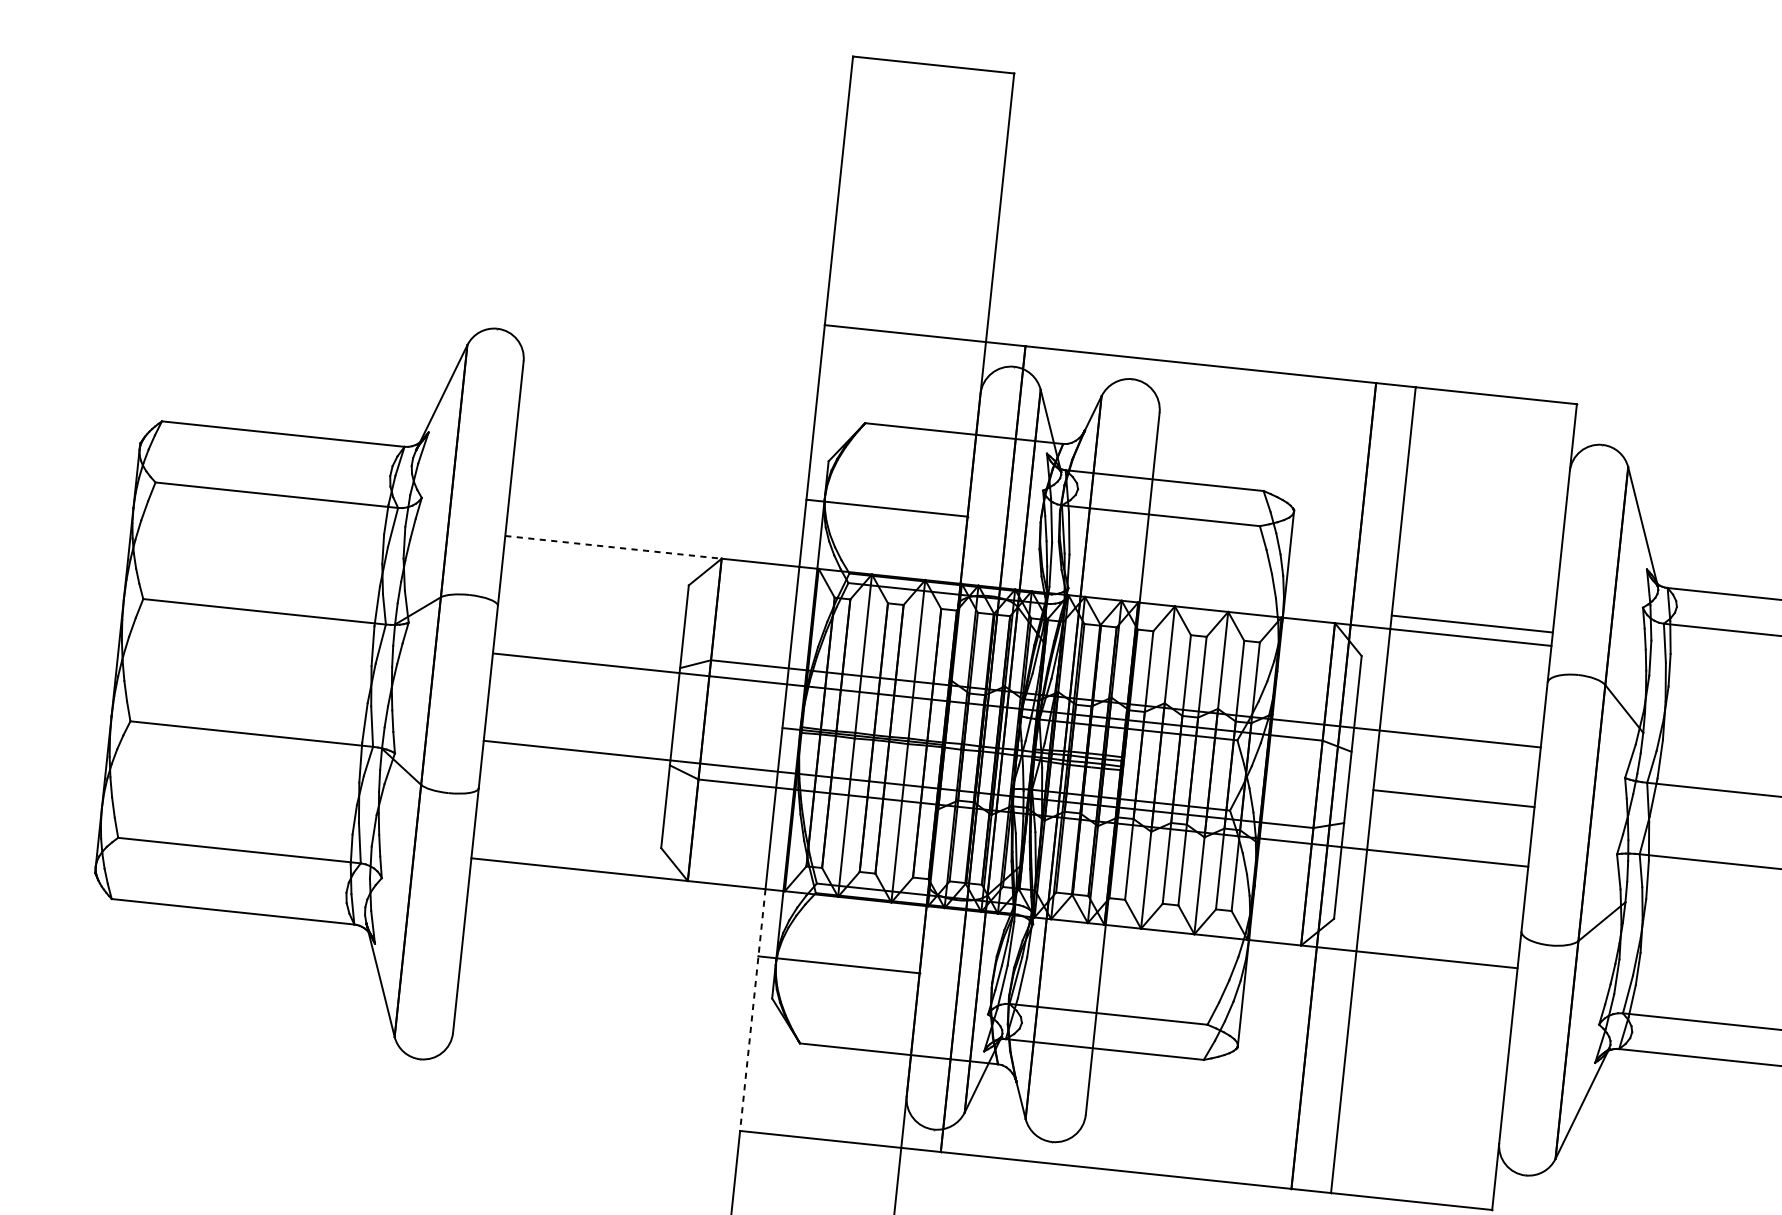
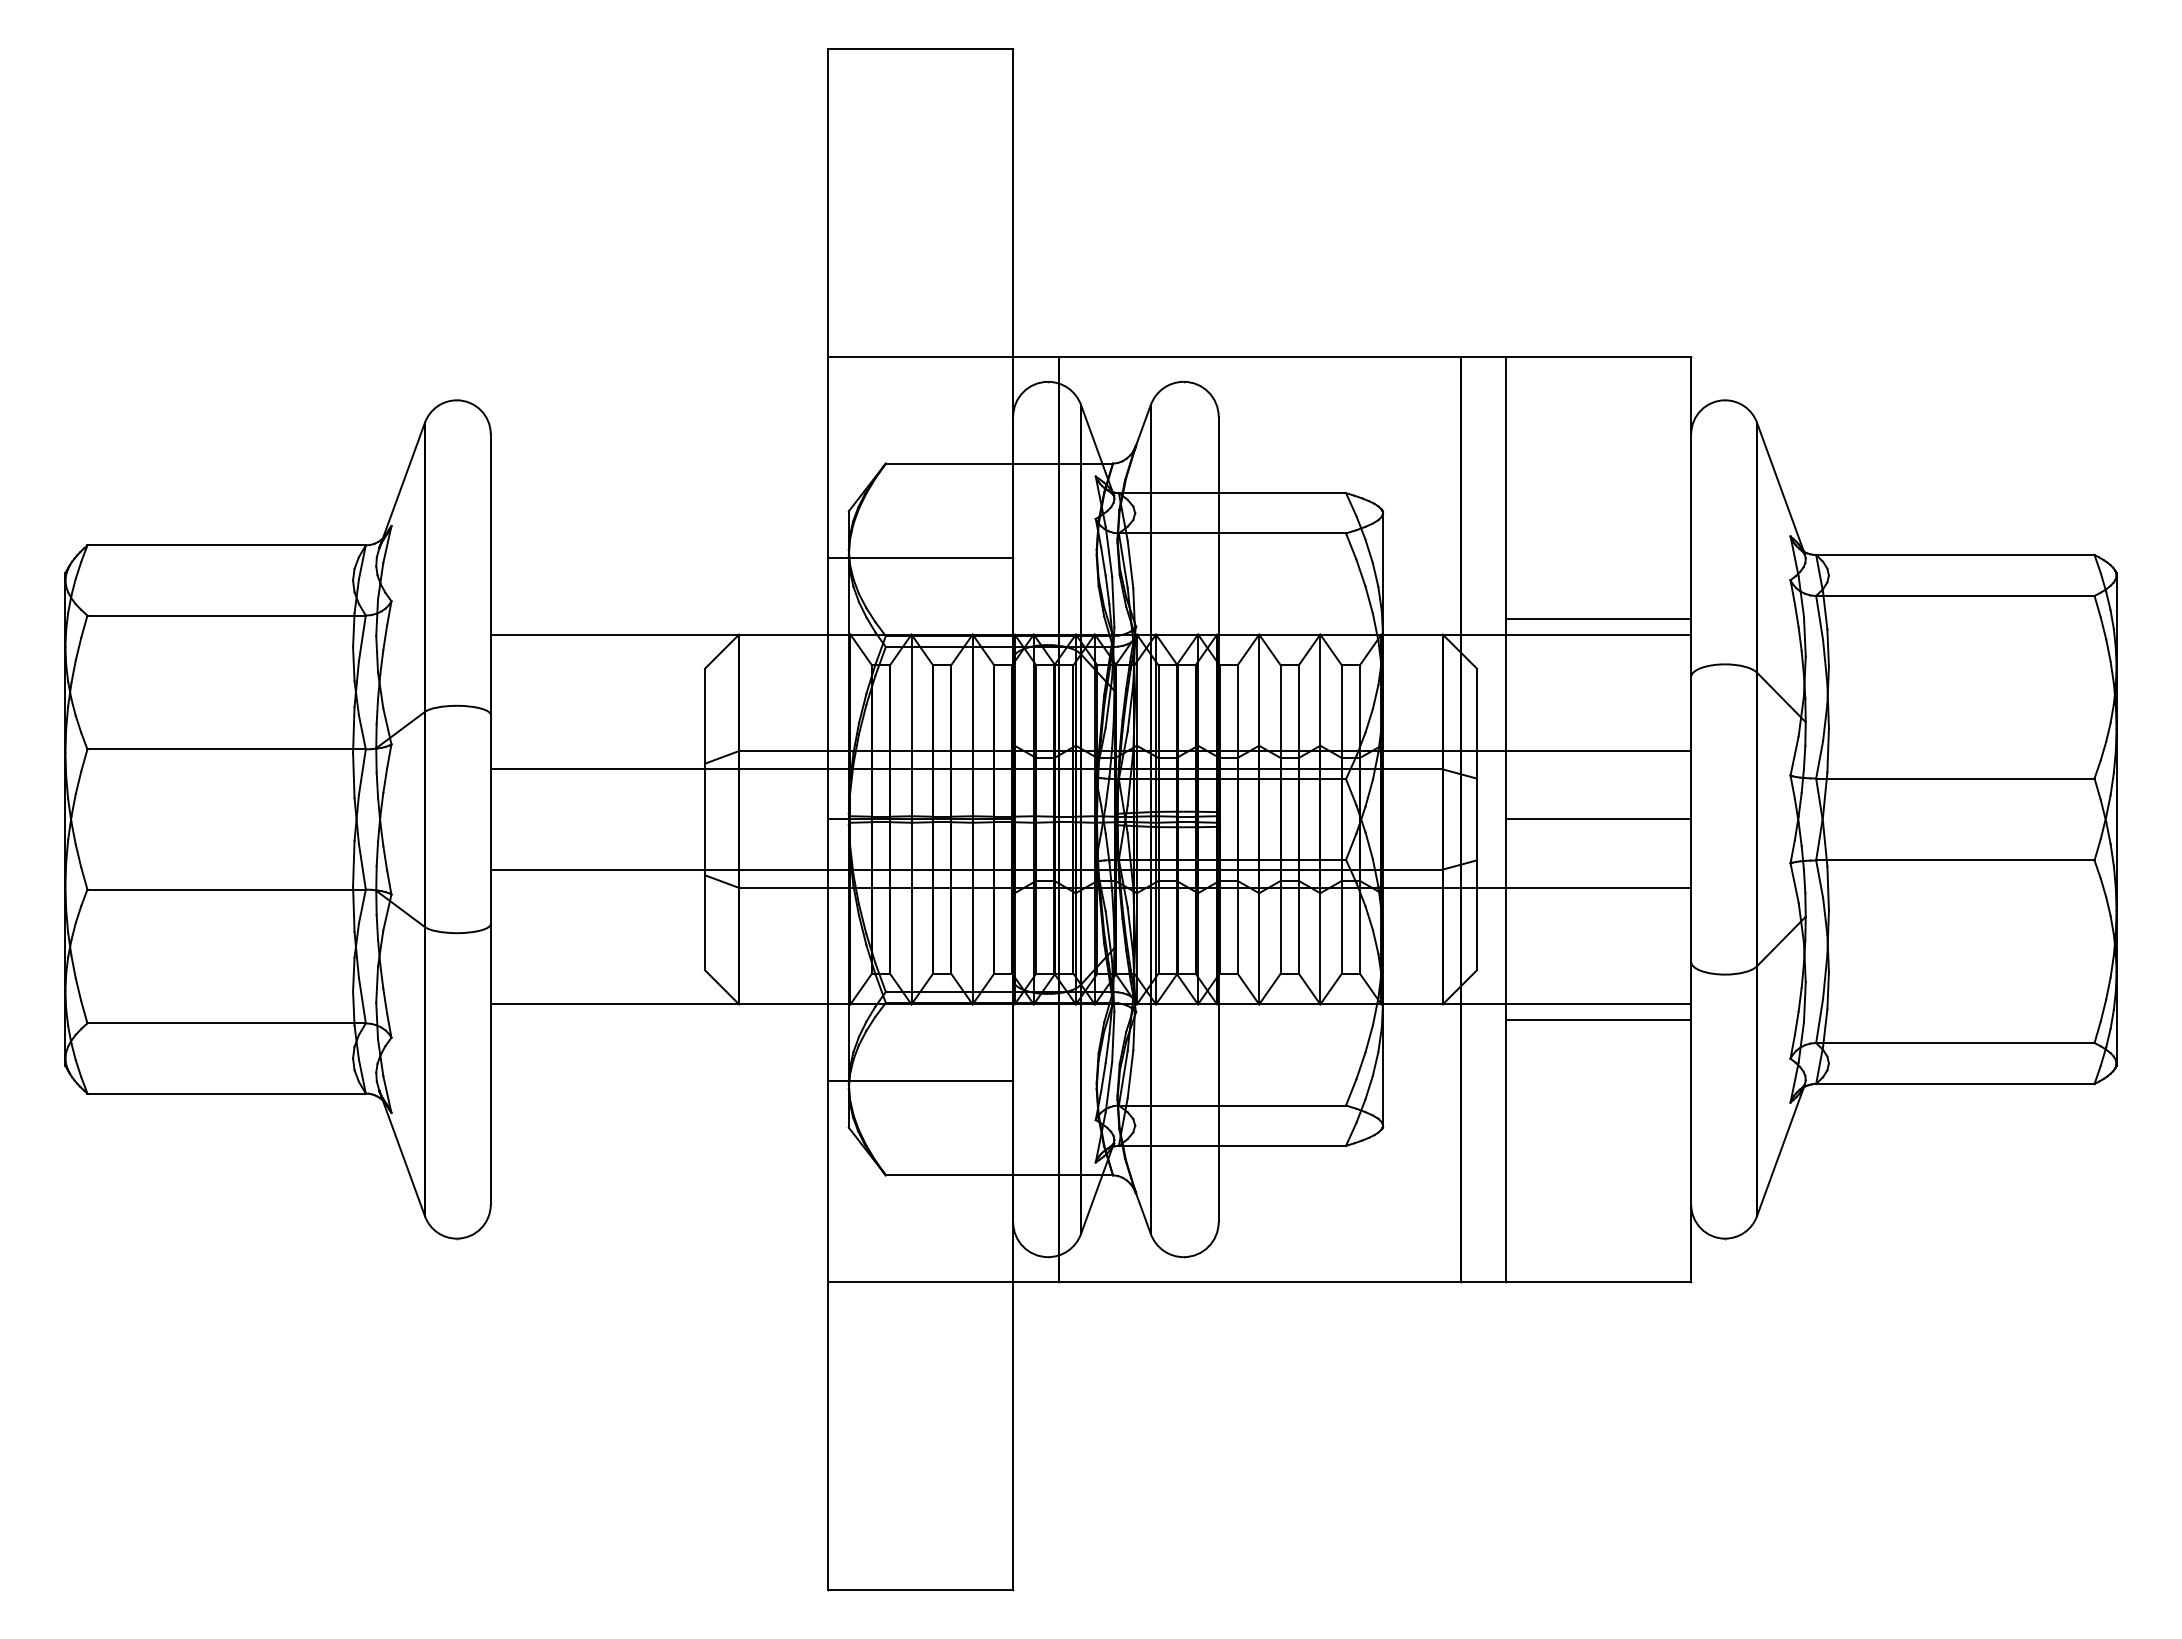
line: (613, 547) -> (615, 634), dashed -> solid
line: (1435, 972) -> (1598, 1019), added
line: (753, 1010) -> (828, 1143), dashed -> solid

